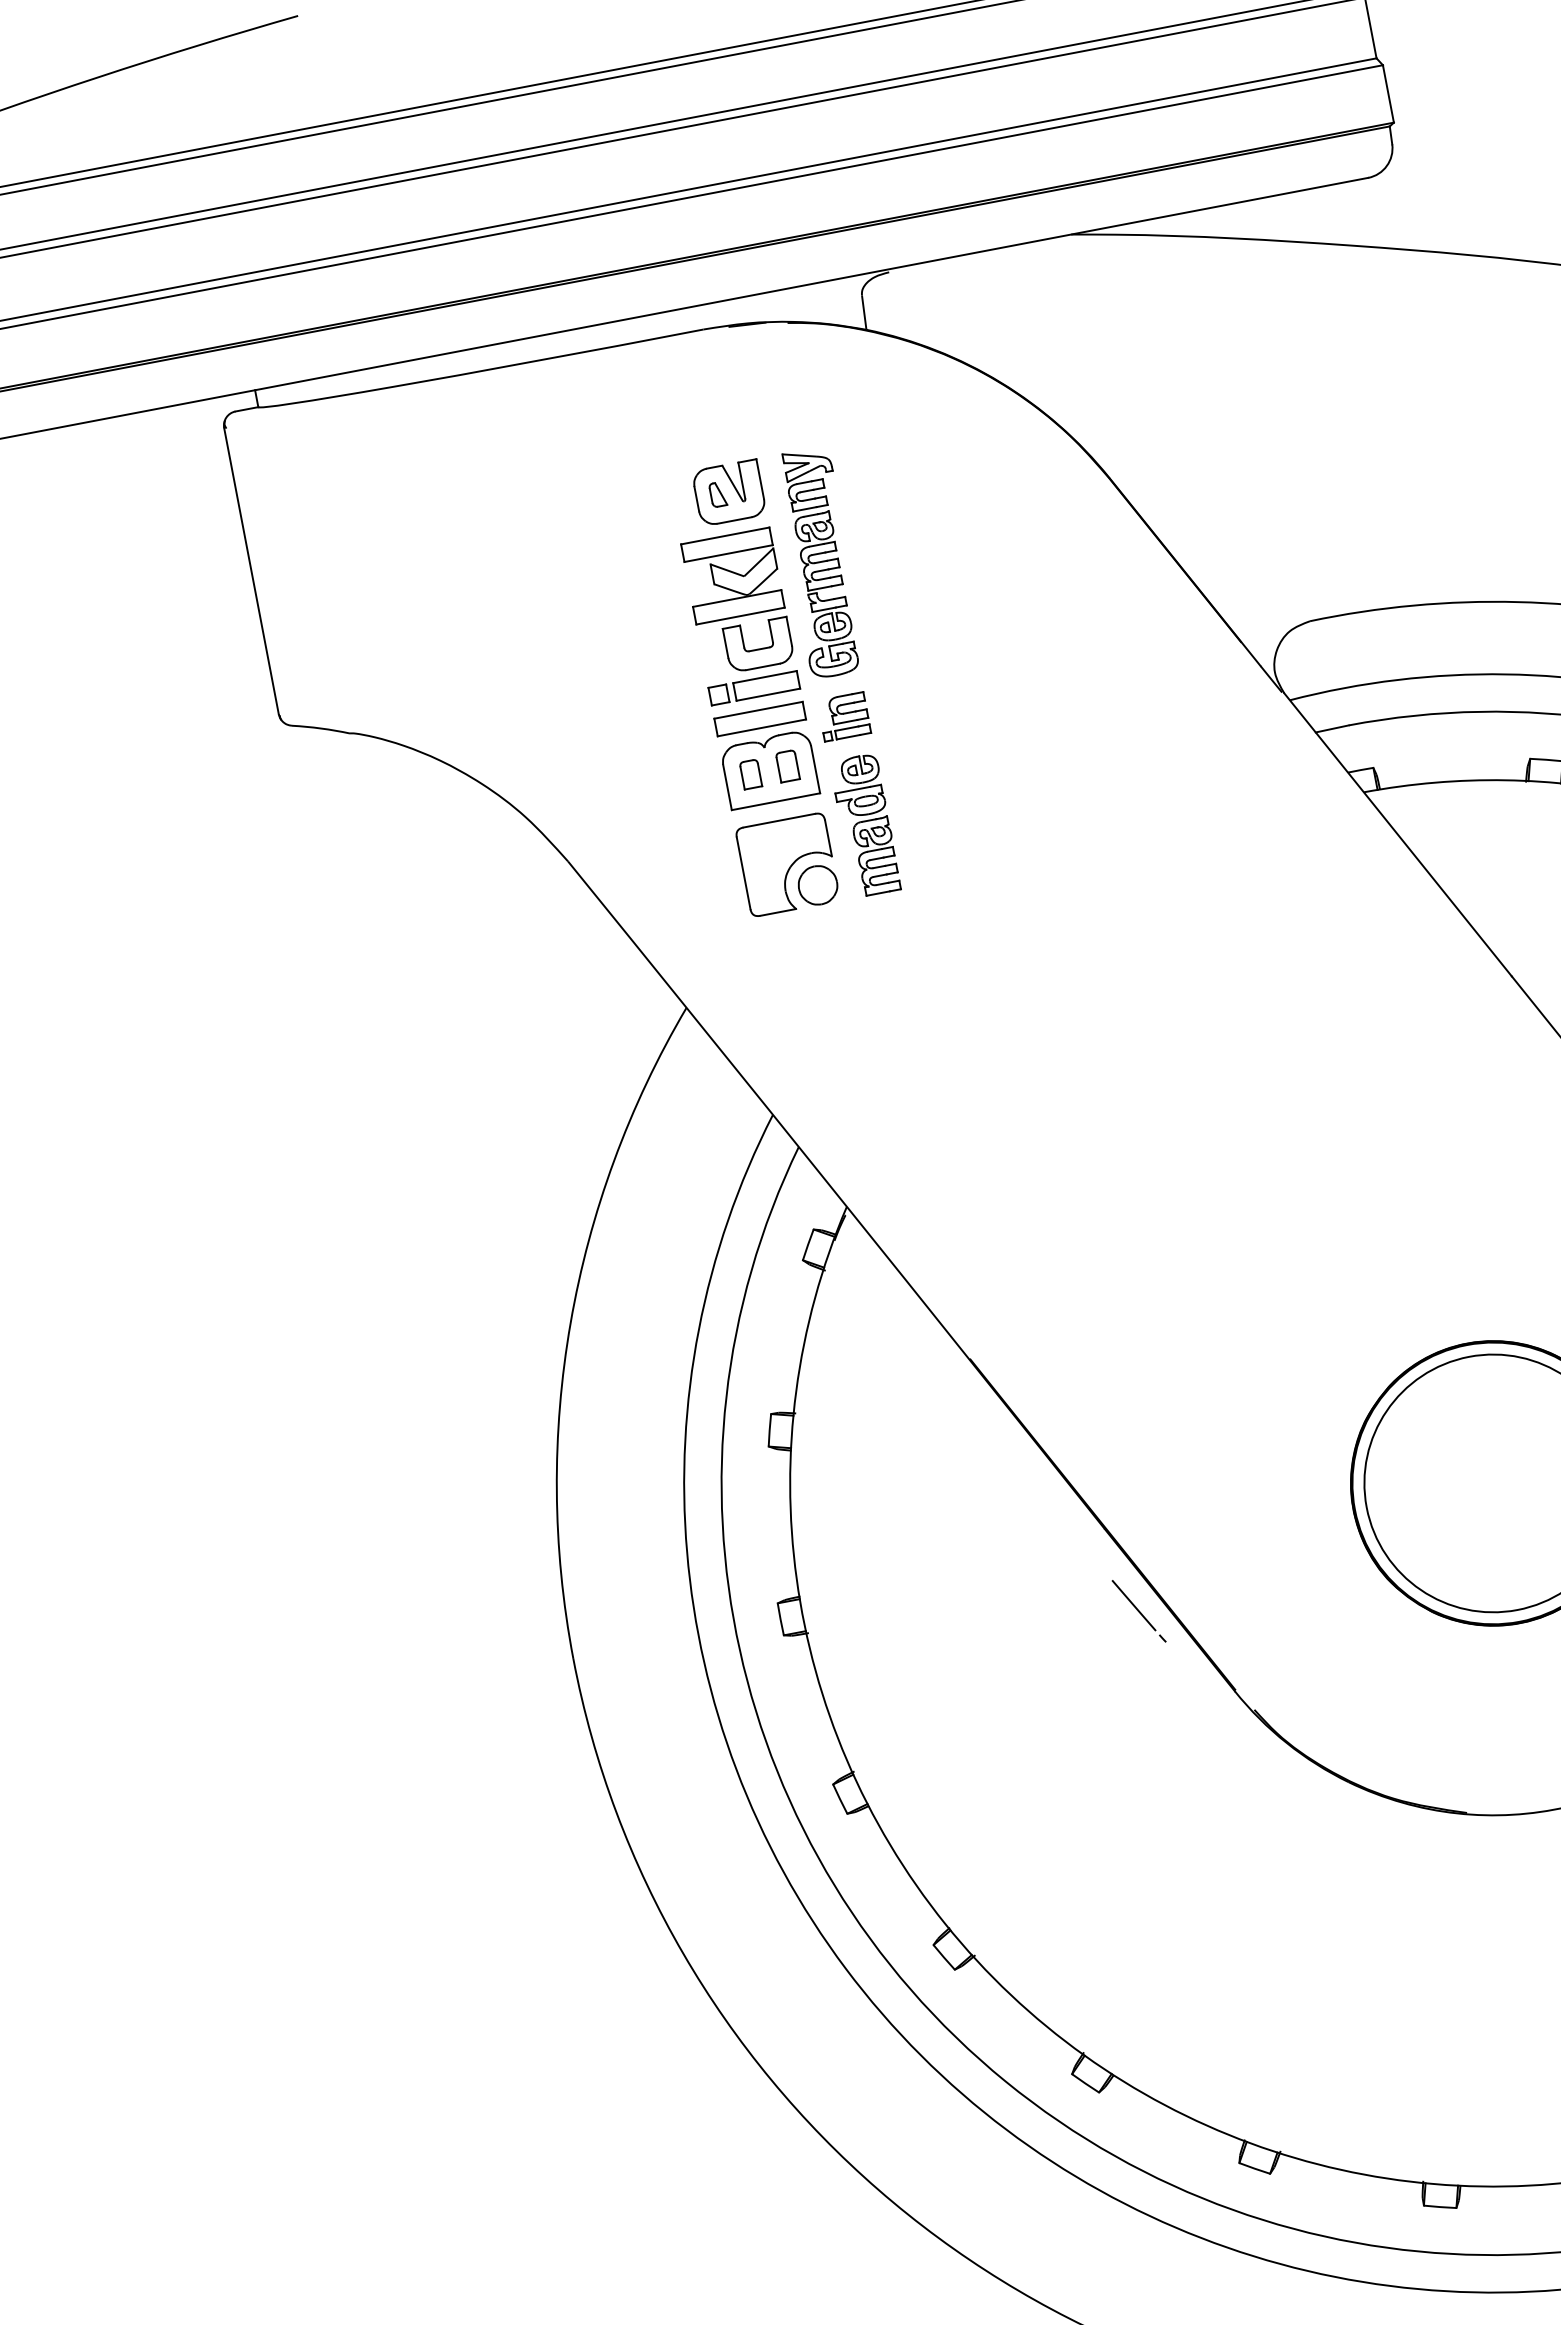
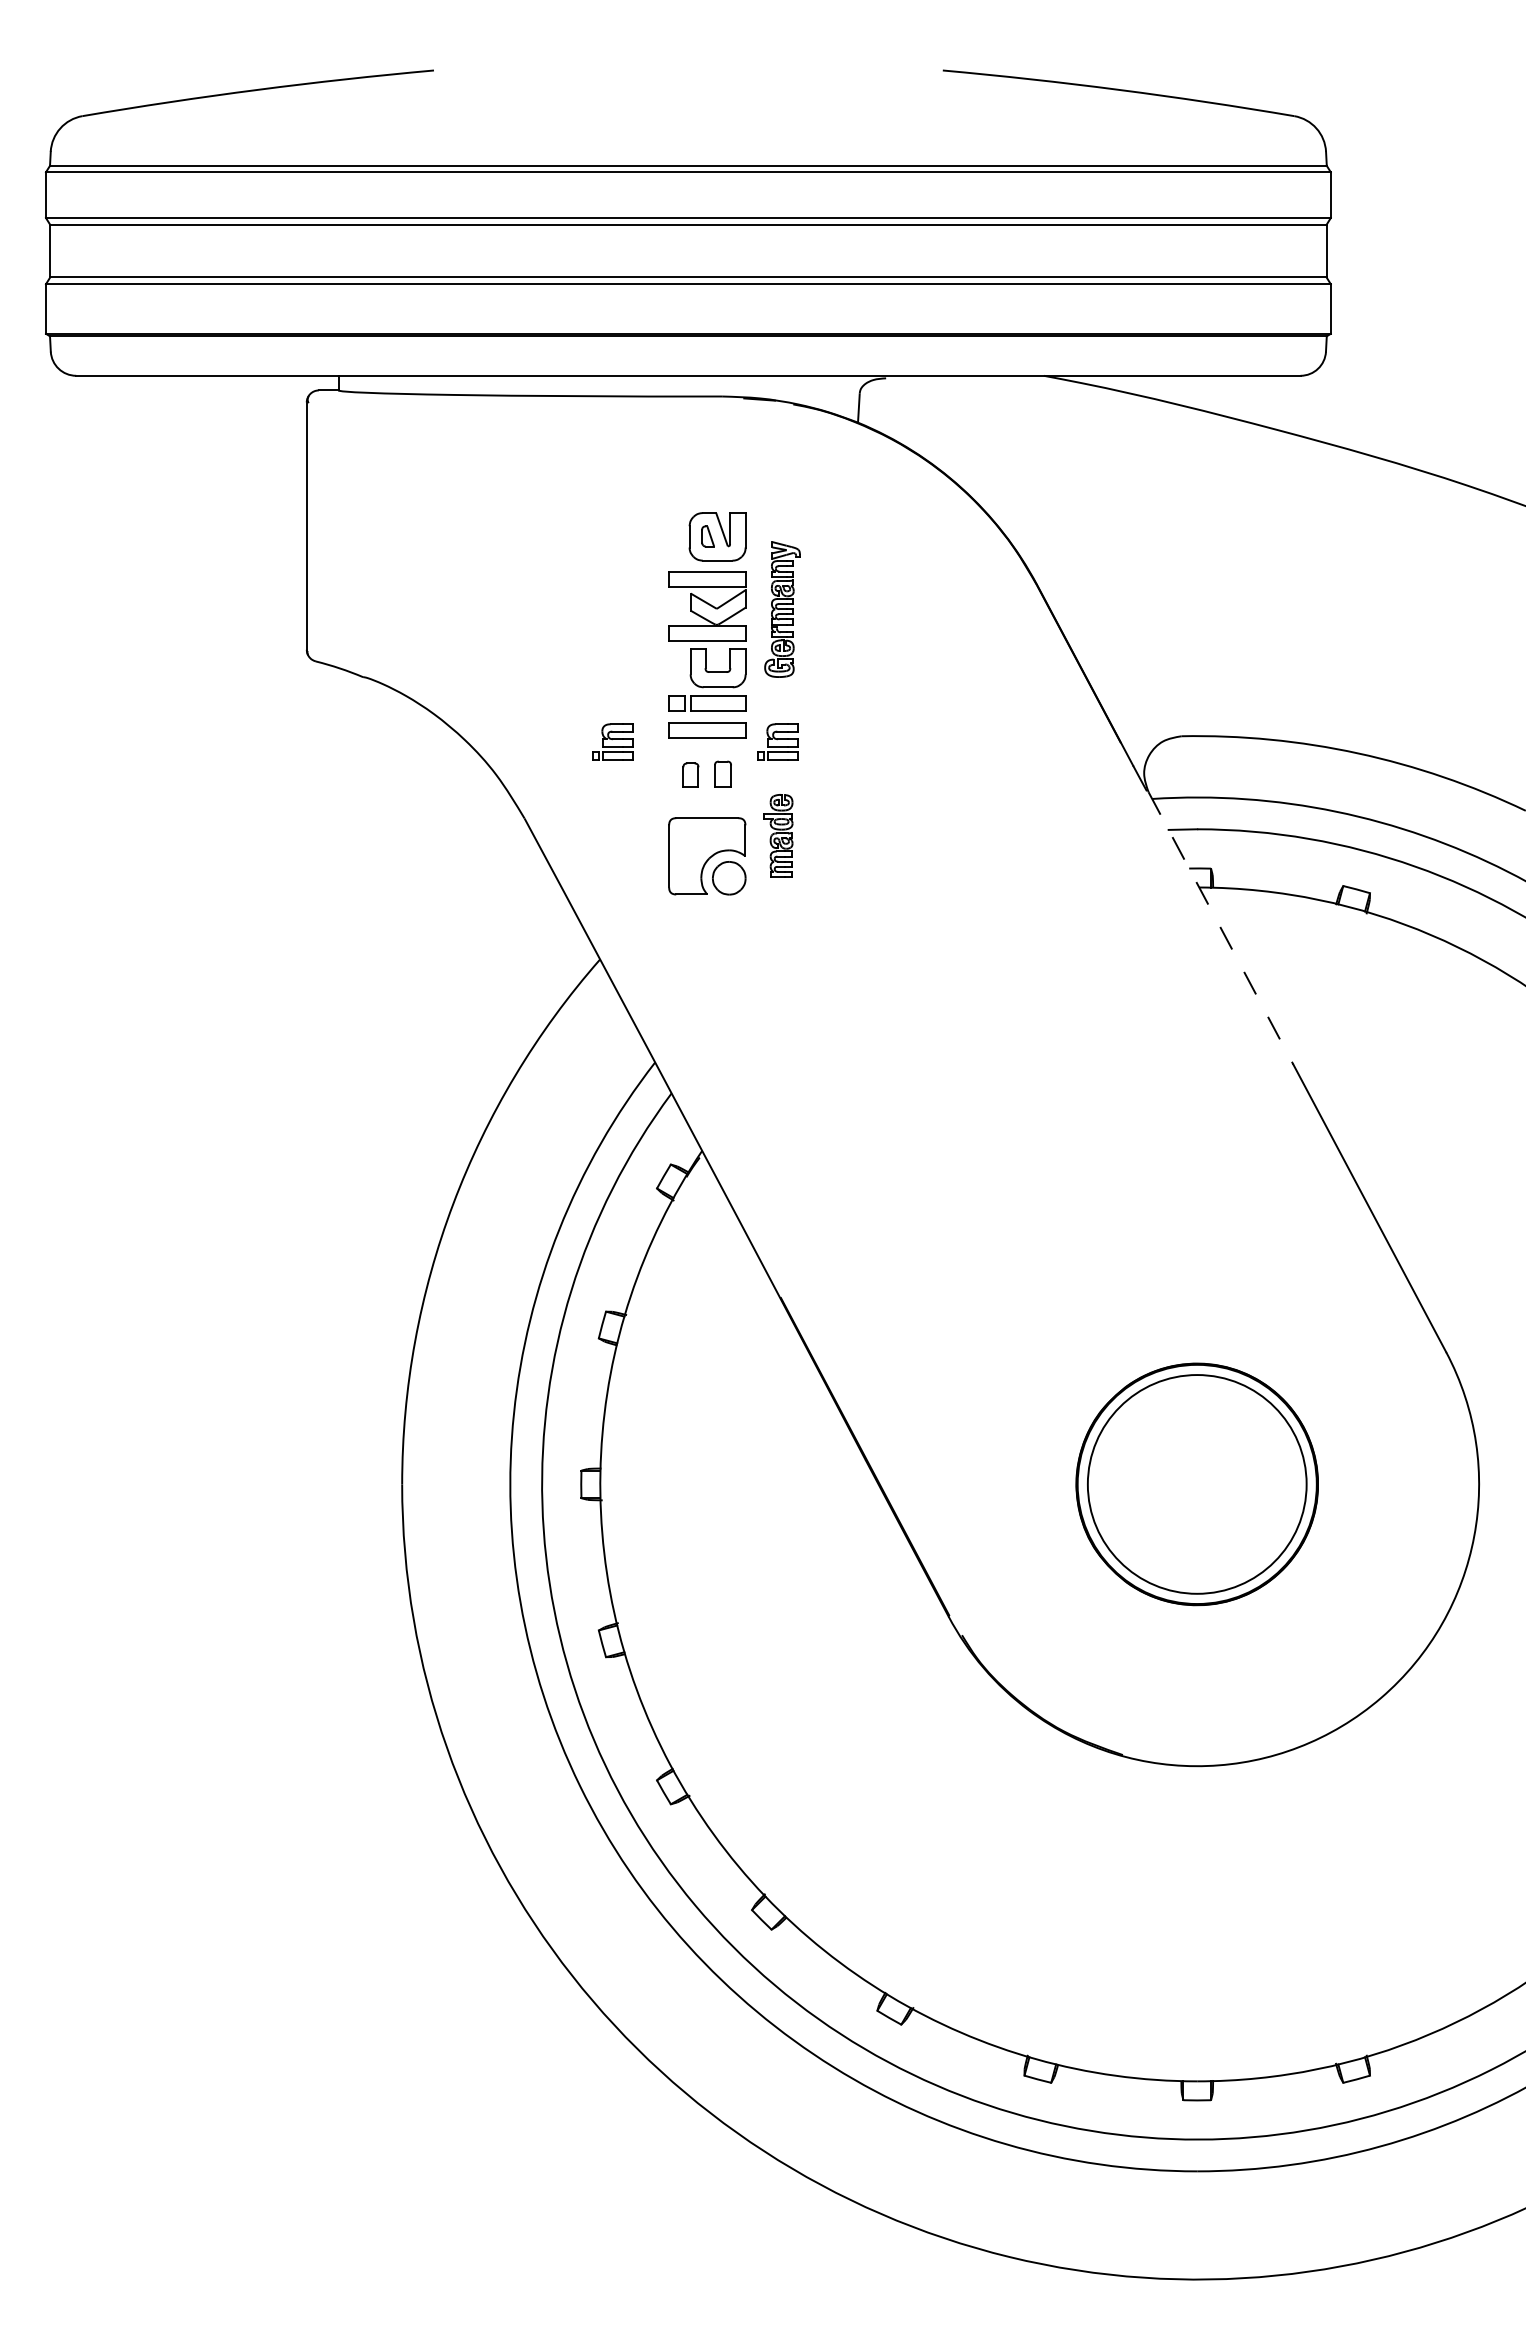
part: (820, 562) -> (782, 609), size x0.7
part: (652, 752) -> (612, 741), added
part: (769, 770) -> (707, 774), removed
part: (865, 825) -> (778, 835), size x0.7
line: (1398, 834) -> (1221, 928), solid -> dashed
line: (1139, 1611) -> (881, 1534), removed

